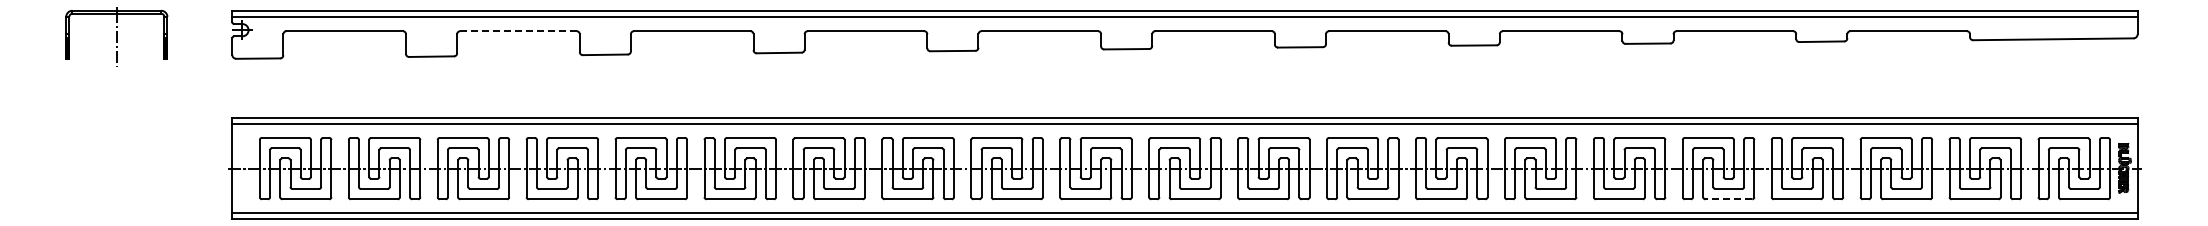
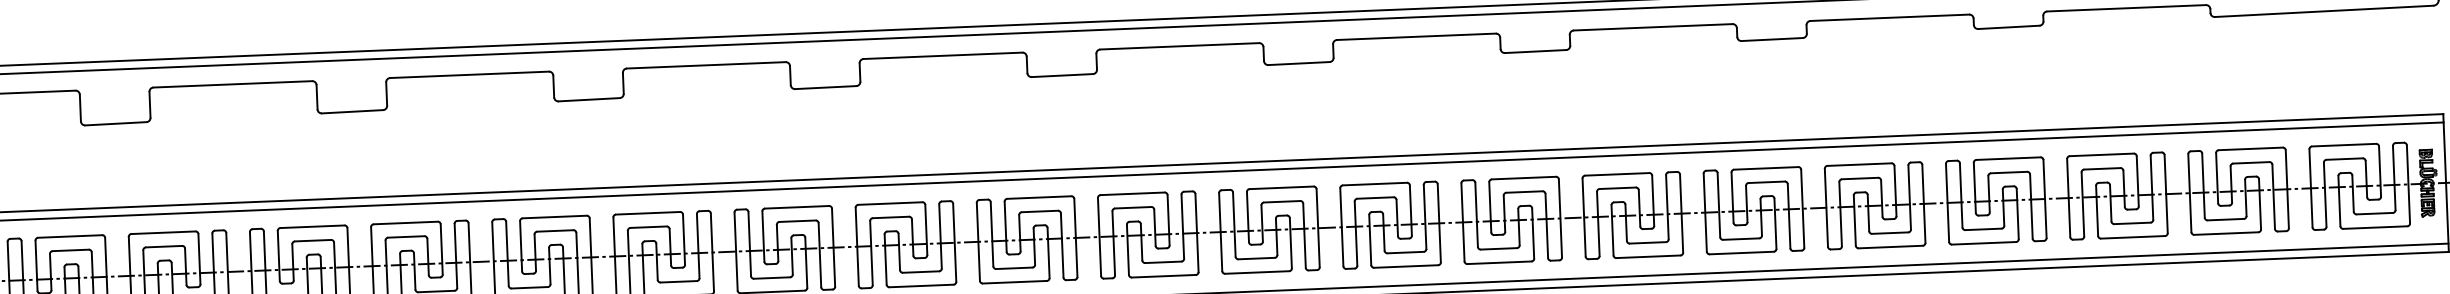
line: (518, 31) -> (232, 84), dashed -> solid
line: (1728, 199) -> (1890, 247), dashed -> solid

